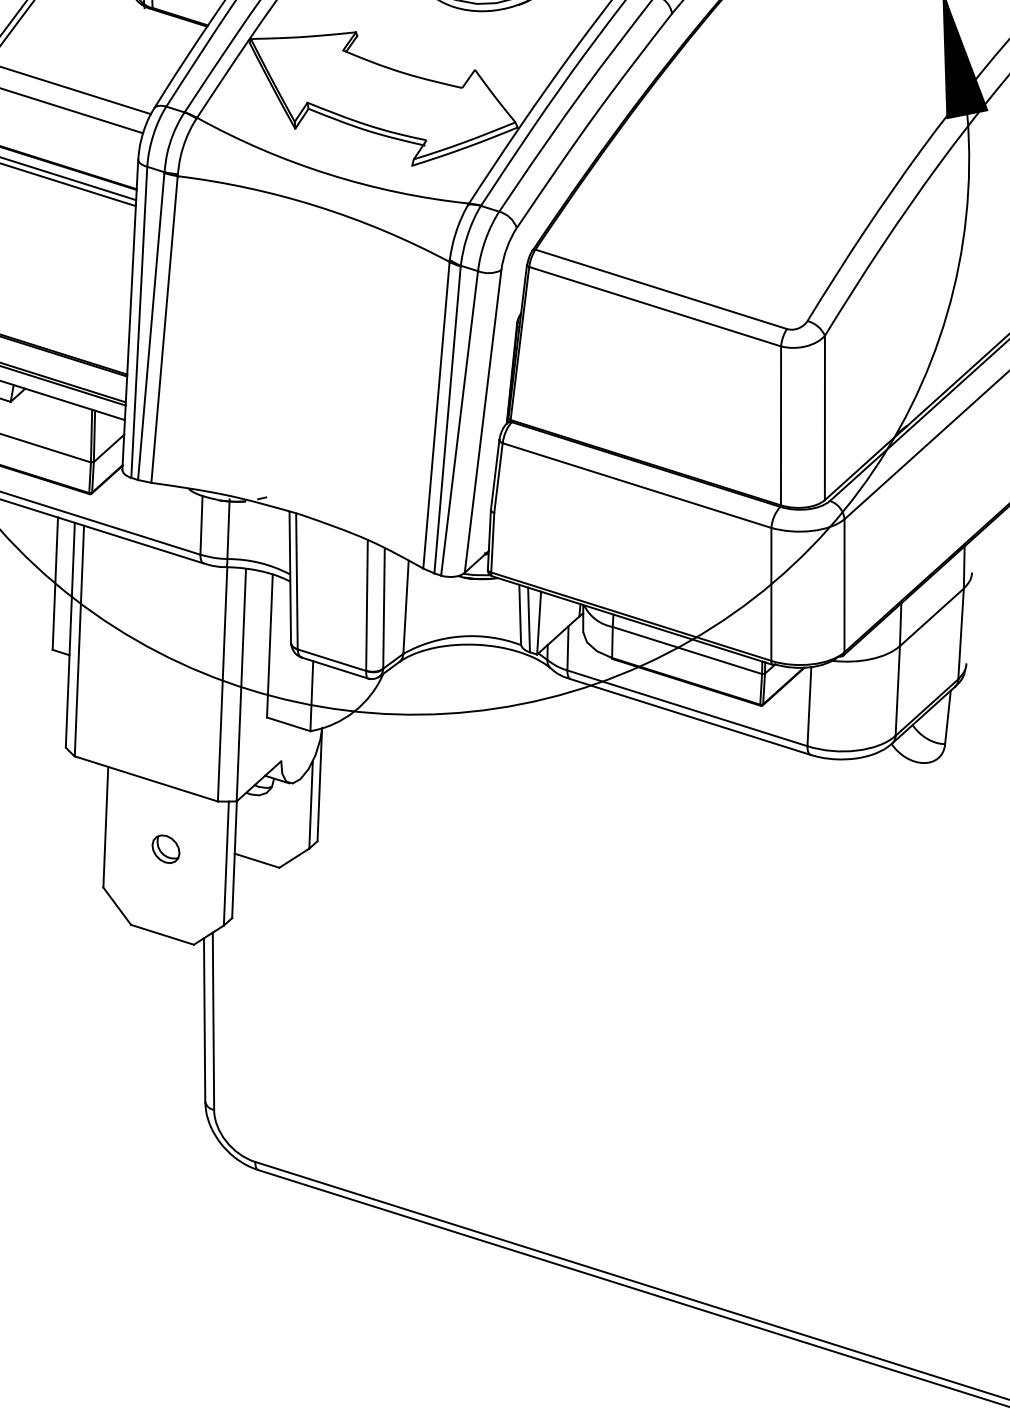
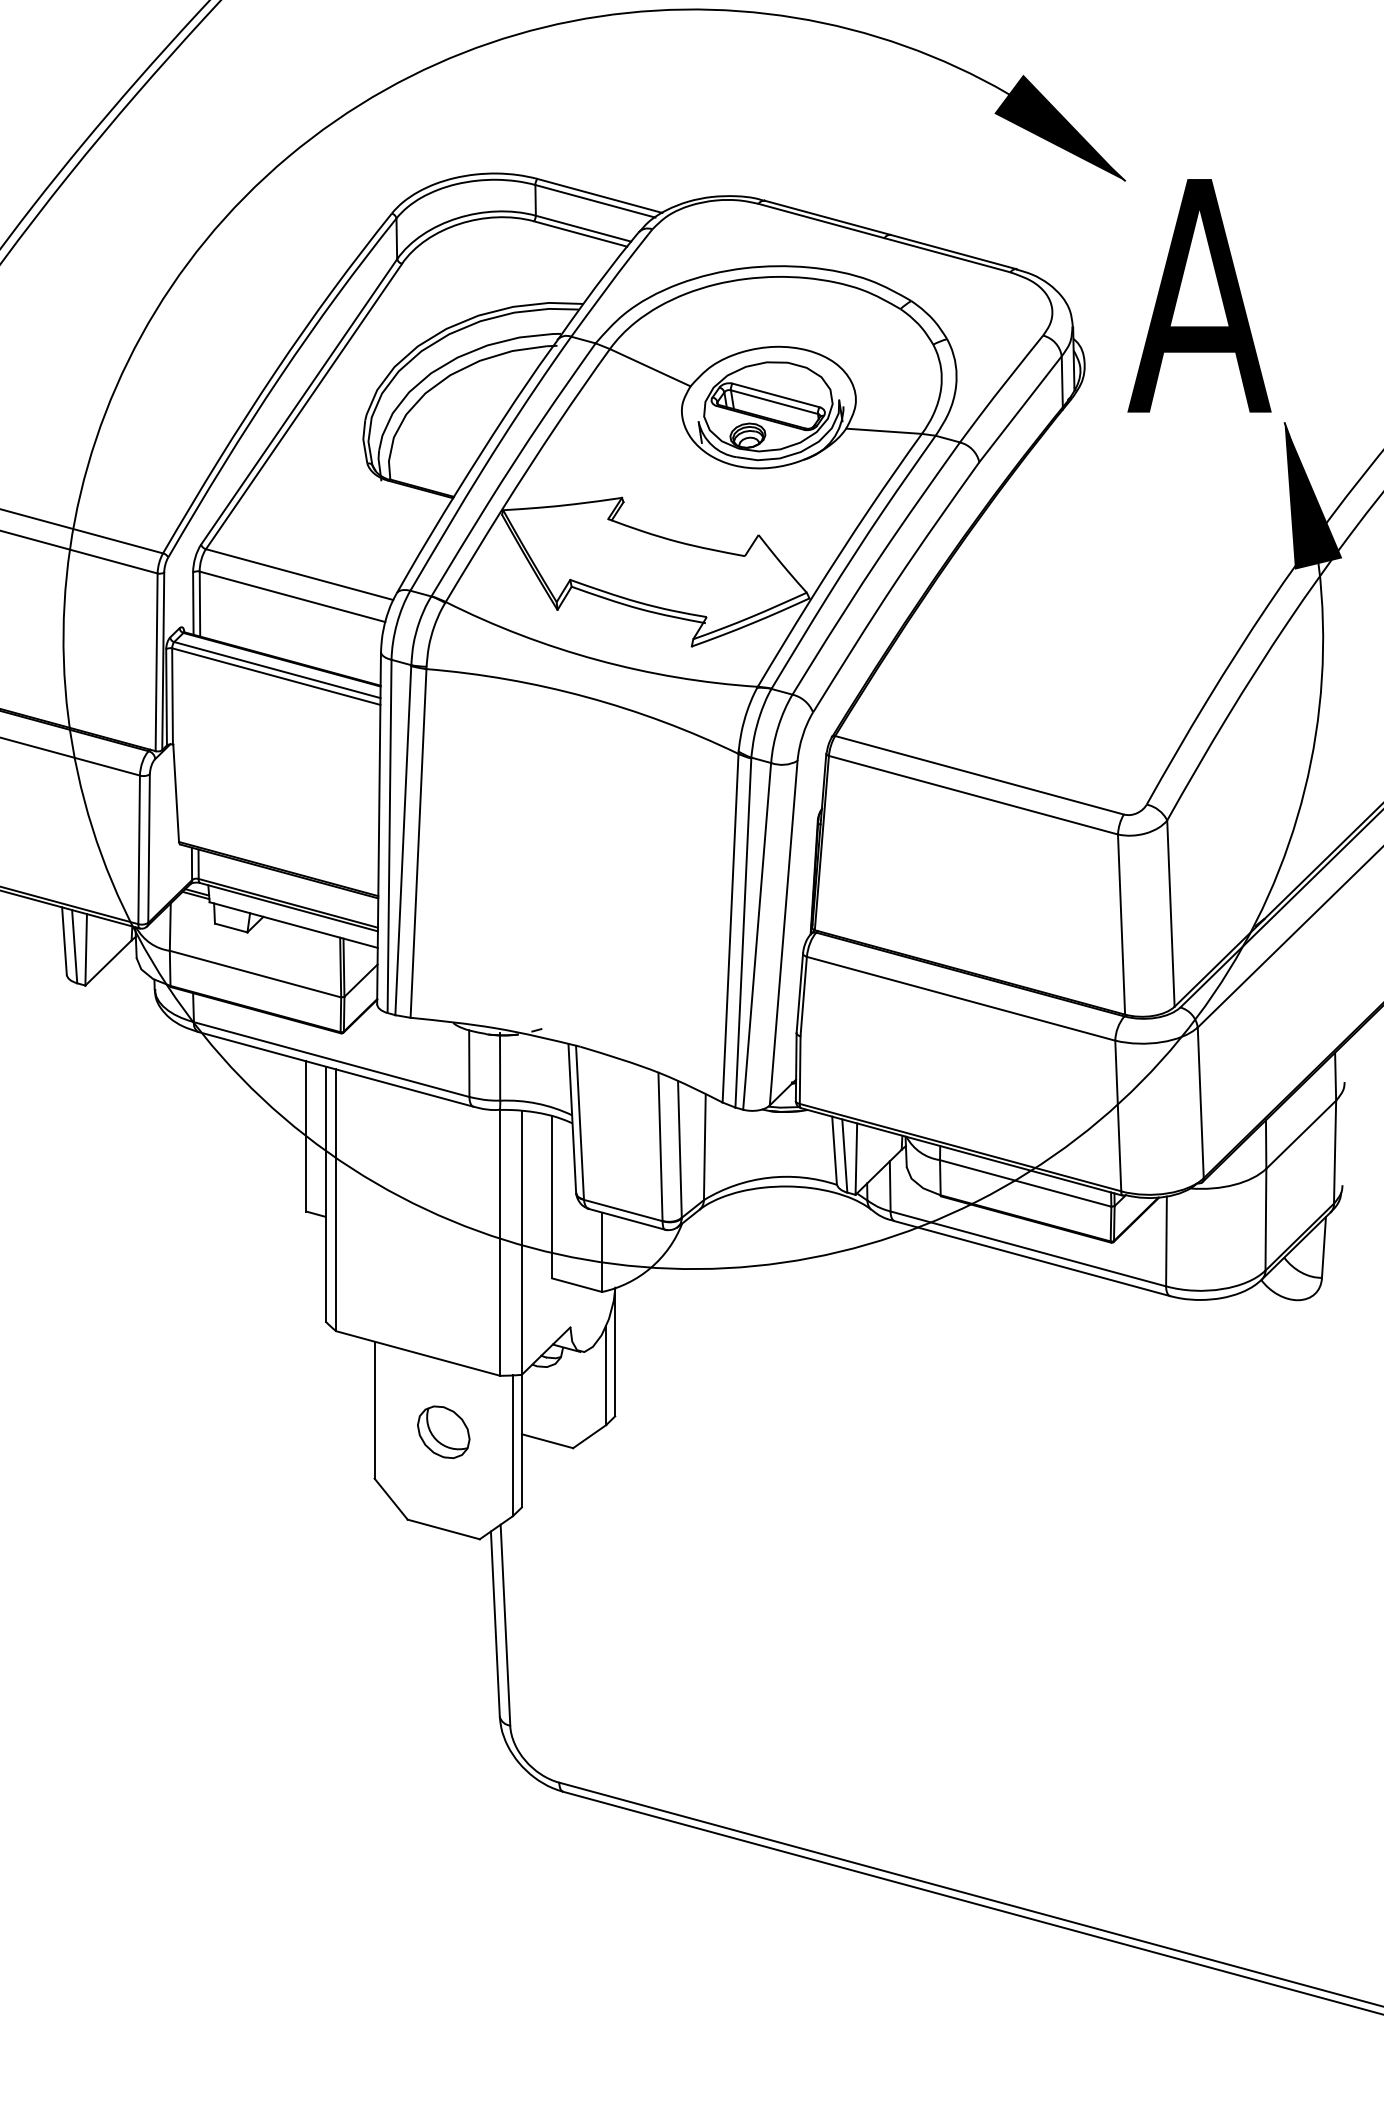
part: (165, 849) -> (443, 1432), size x1.67

